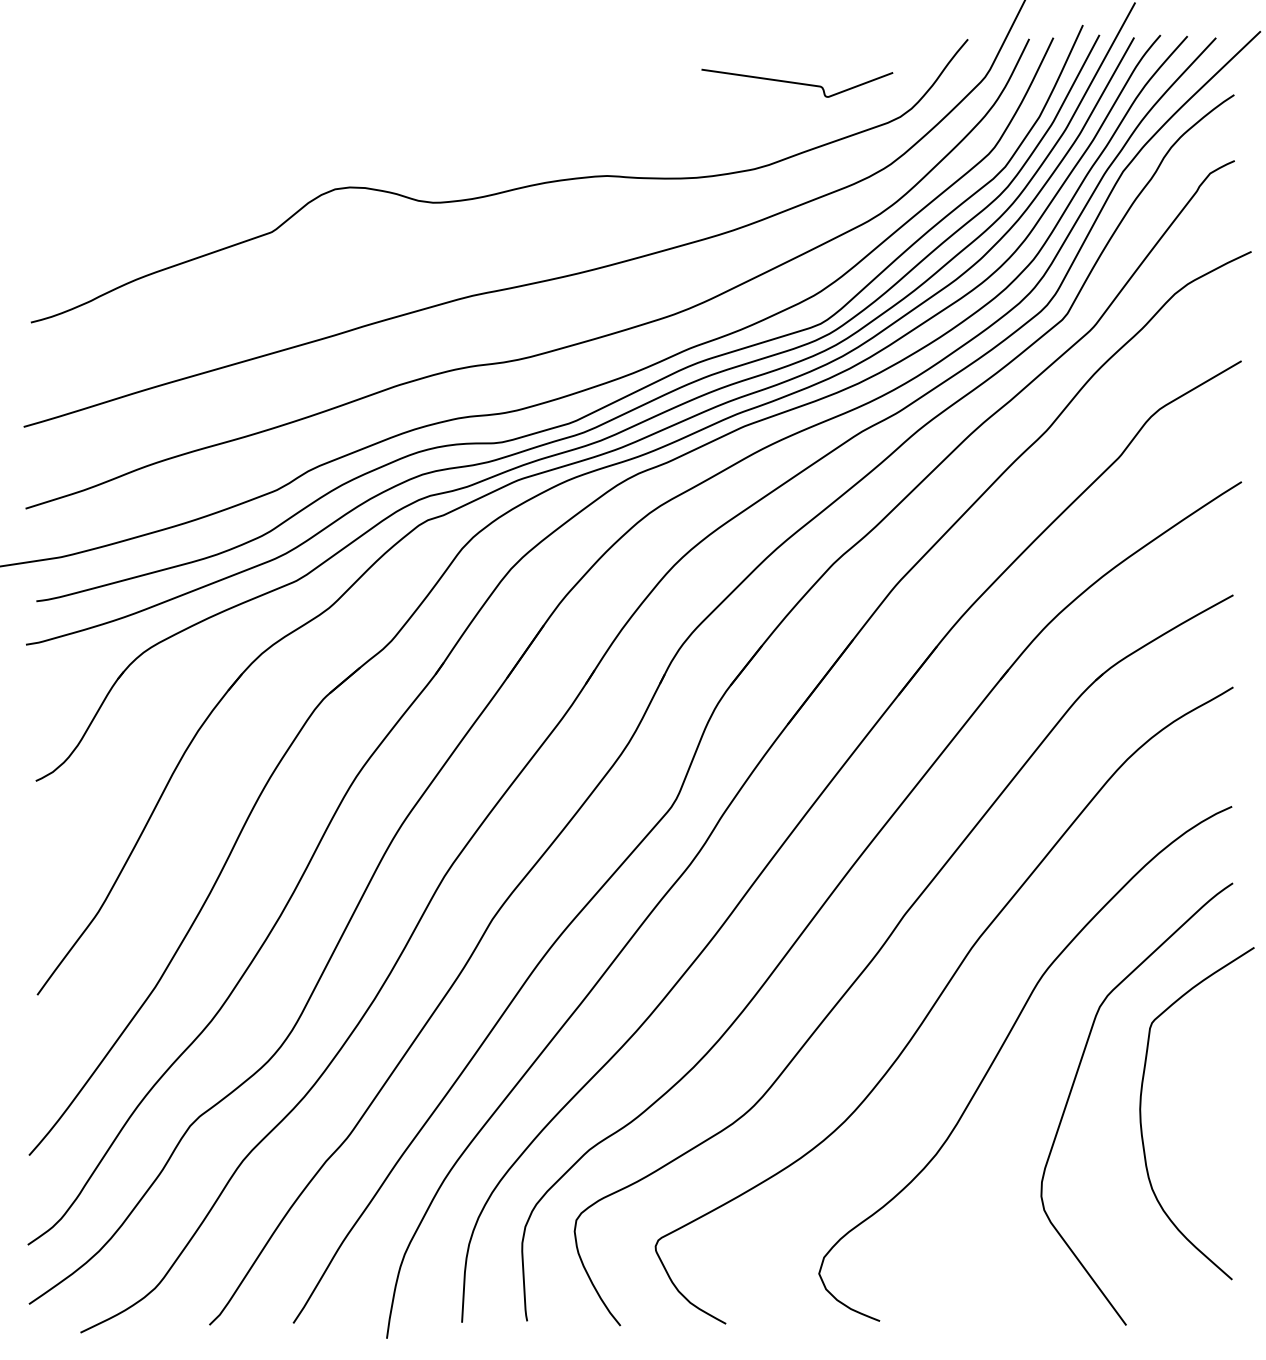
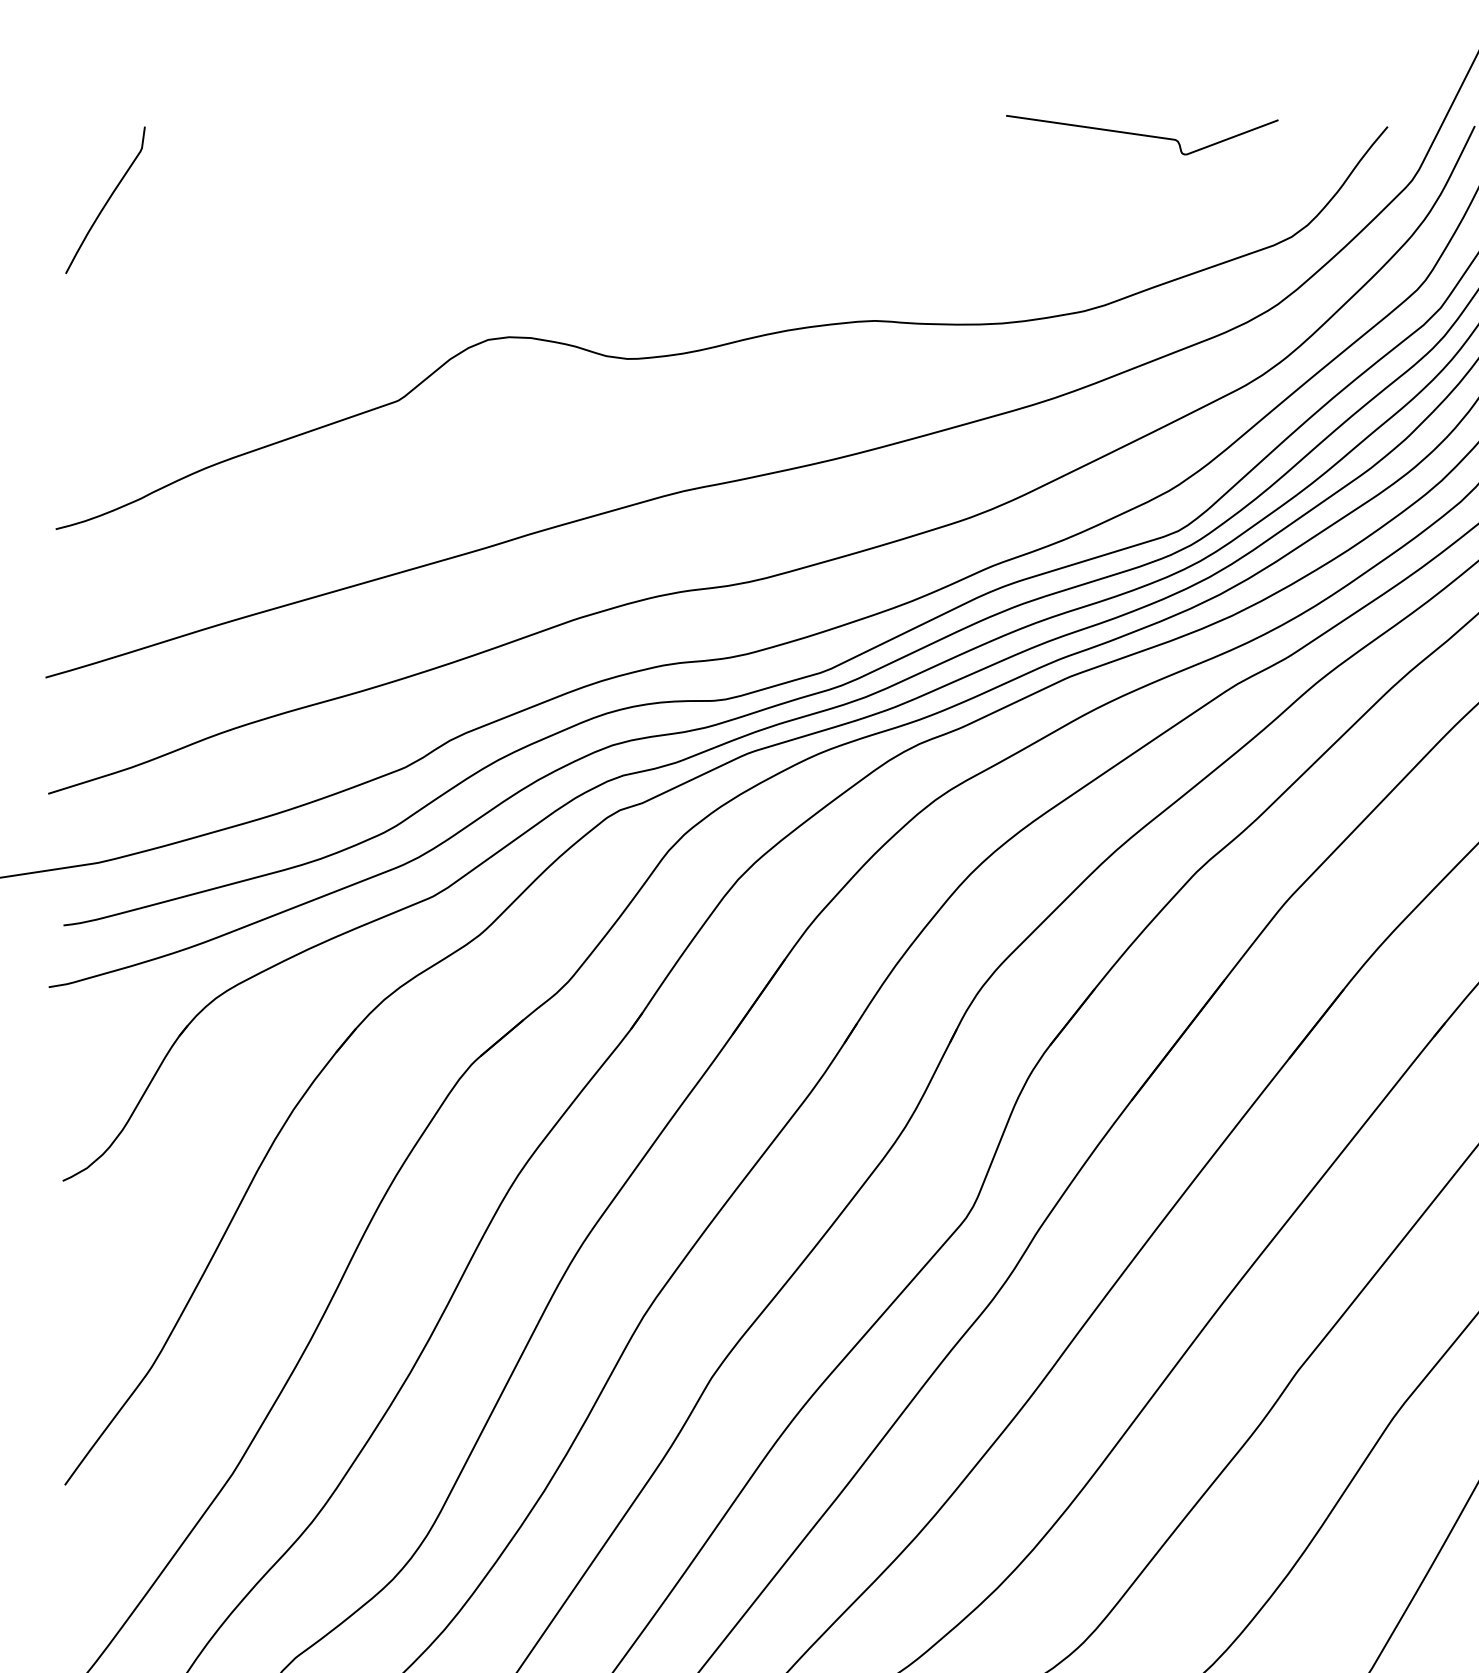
curve: (797, 82) -> (1142, 134), moved
curve: (66, 91) -> (106, 200), added

